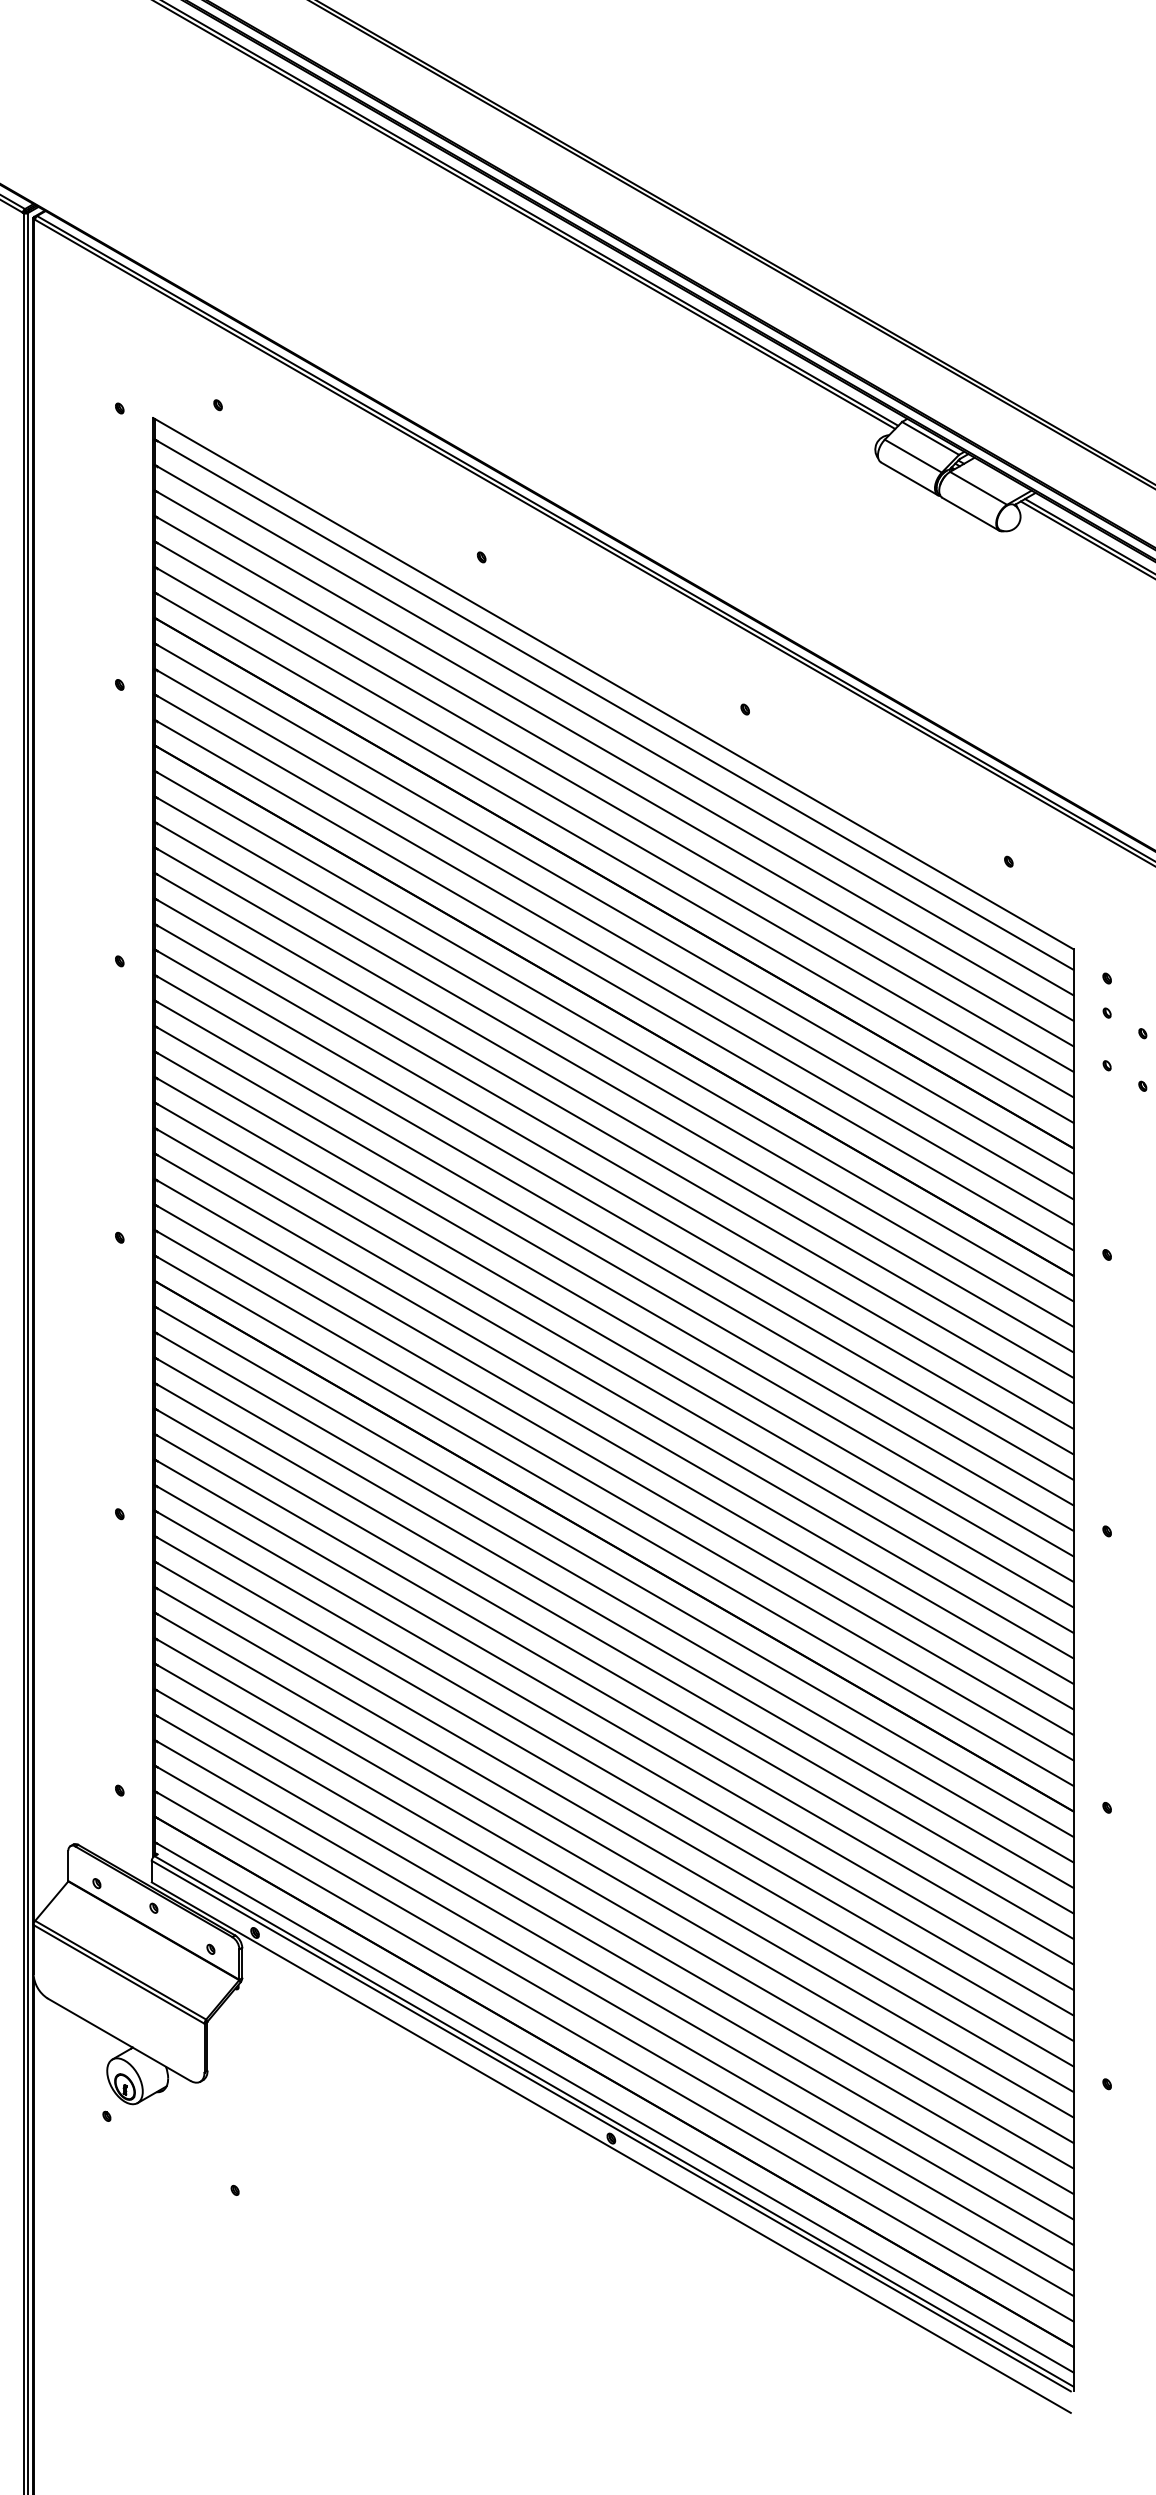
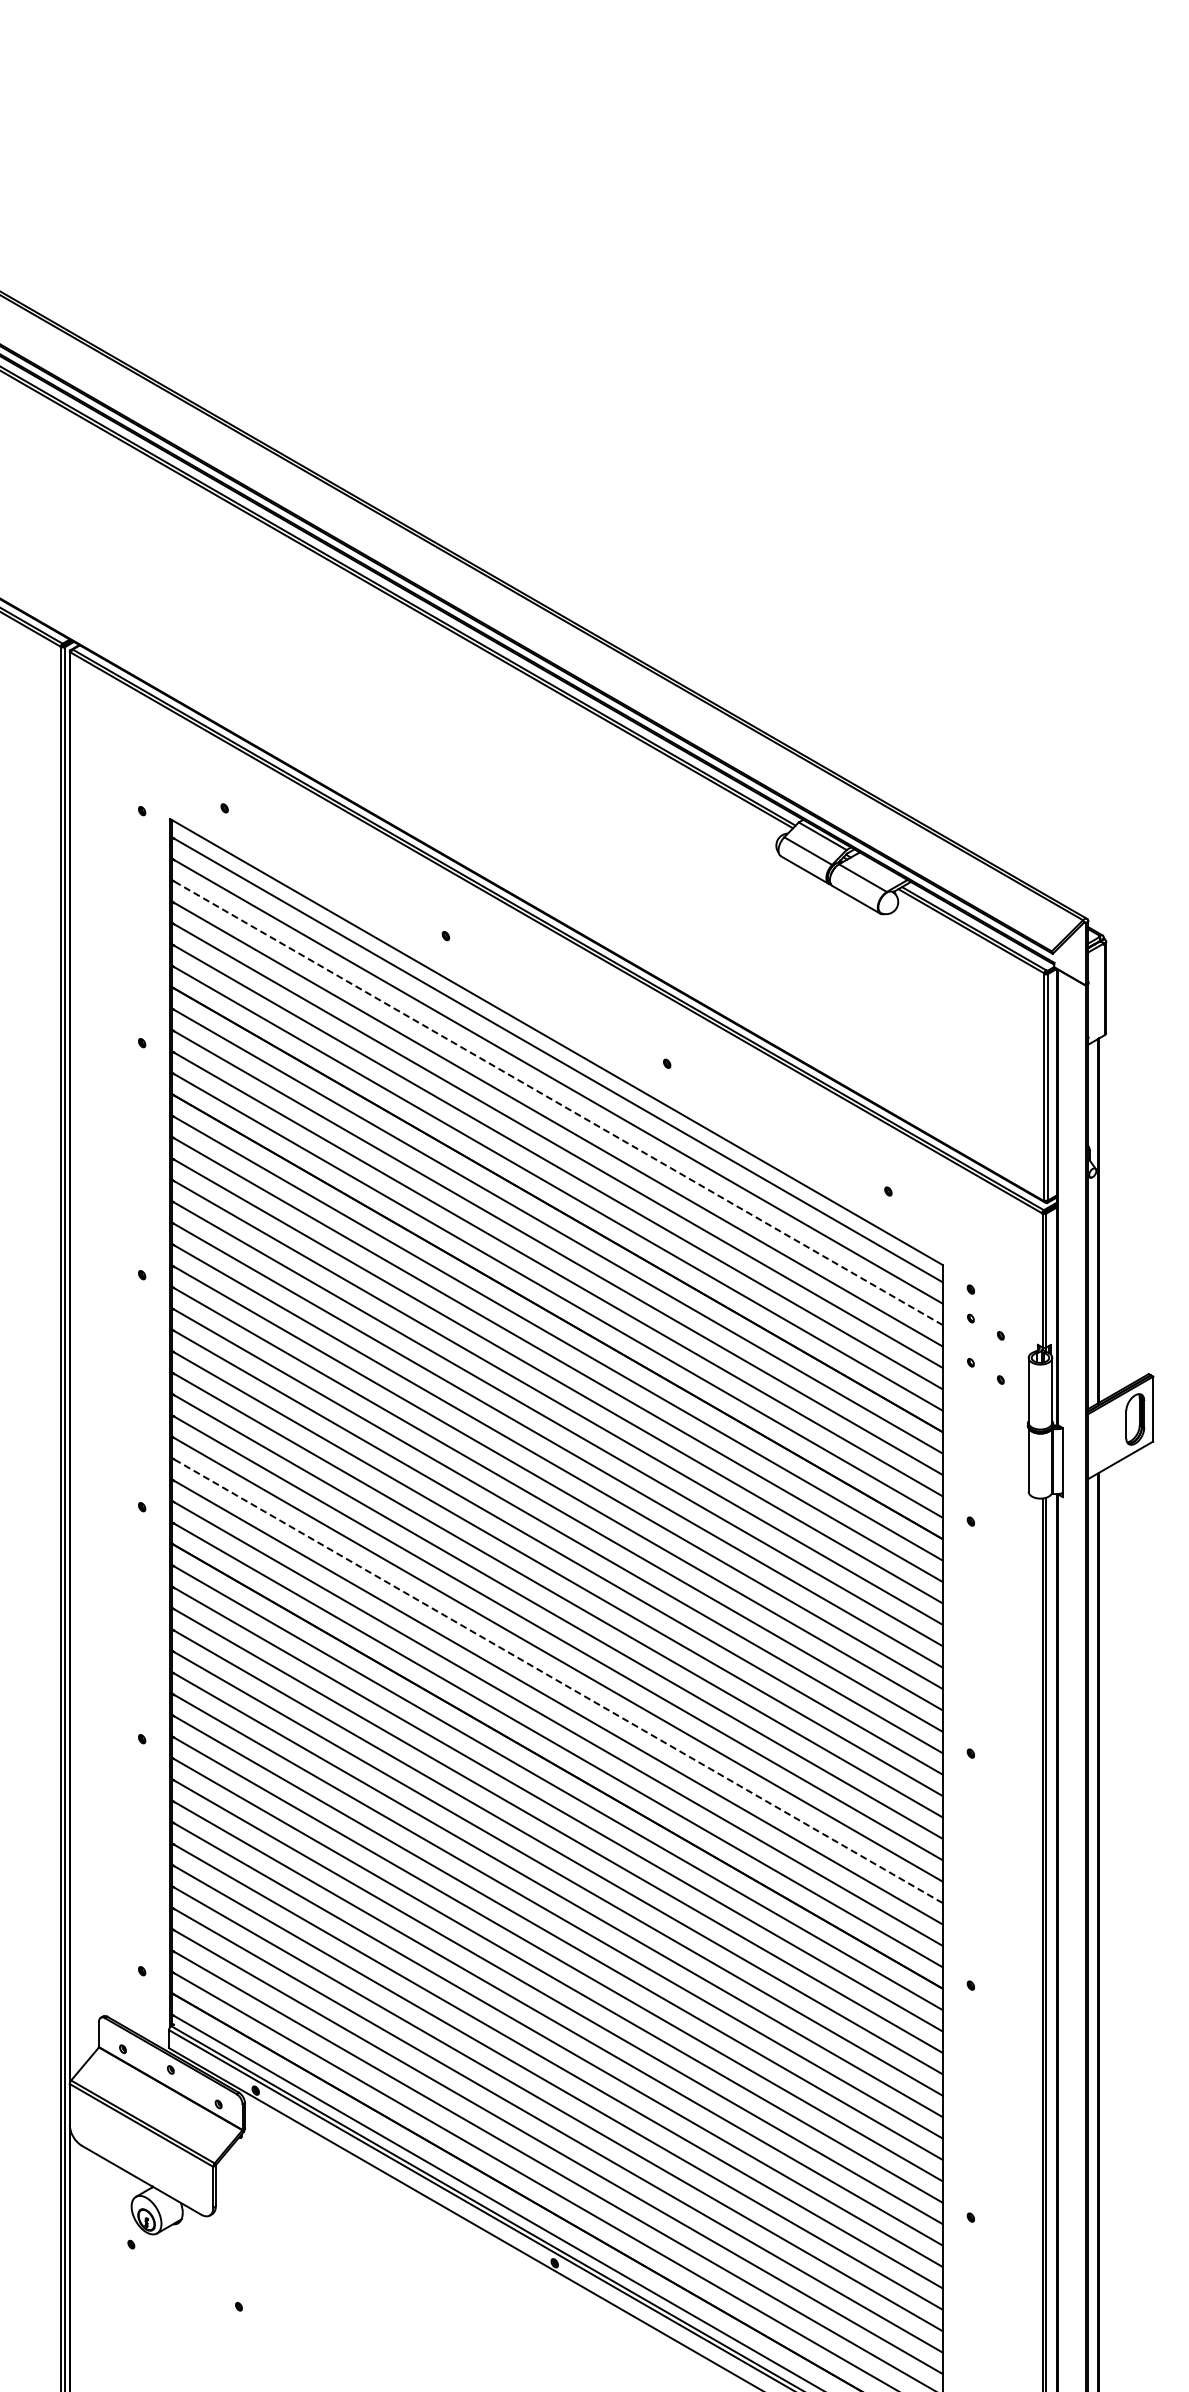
line: (613, 755) -> (556, 1102), solid -> dashed
line: (613, 1444) -> (556, 1680), solid -> dashed

